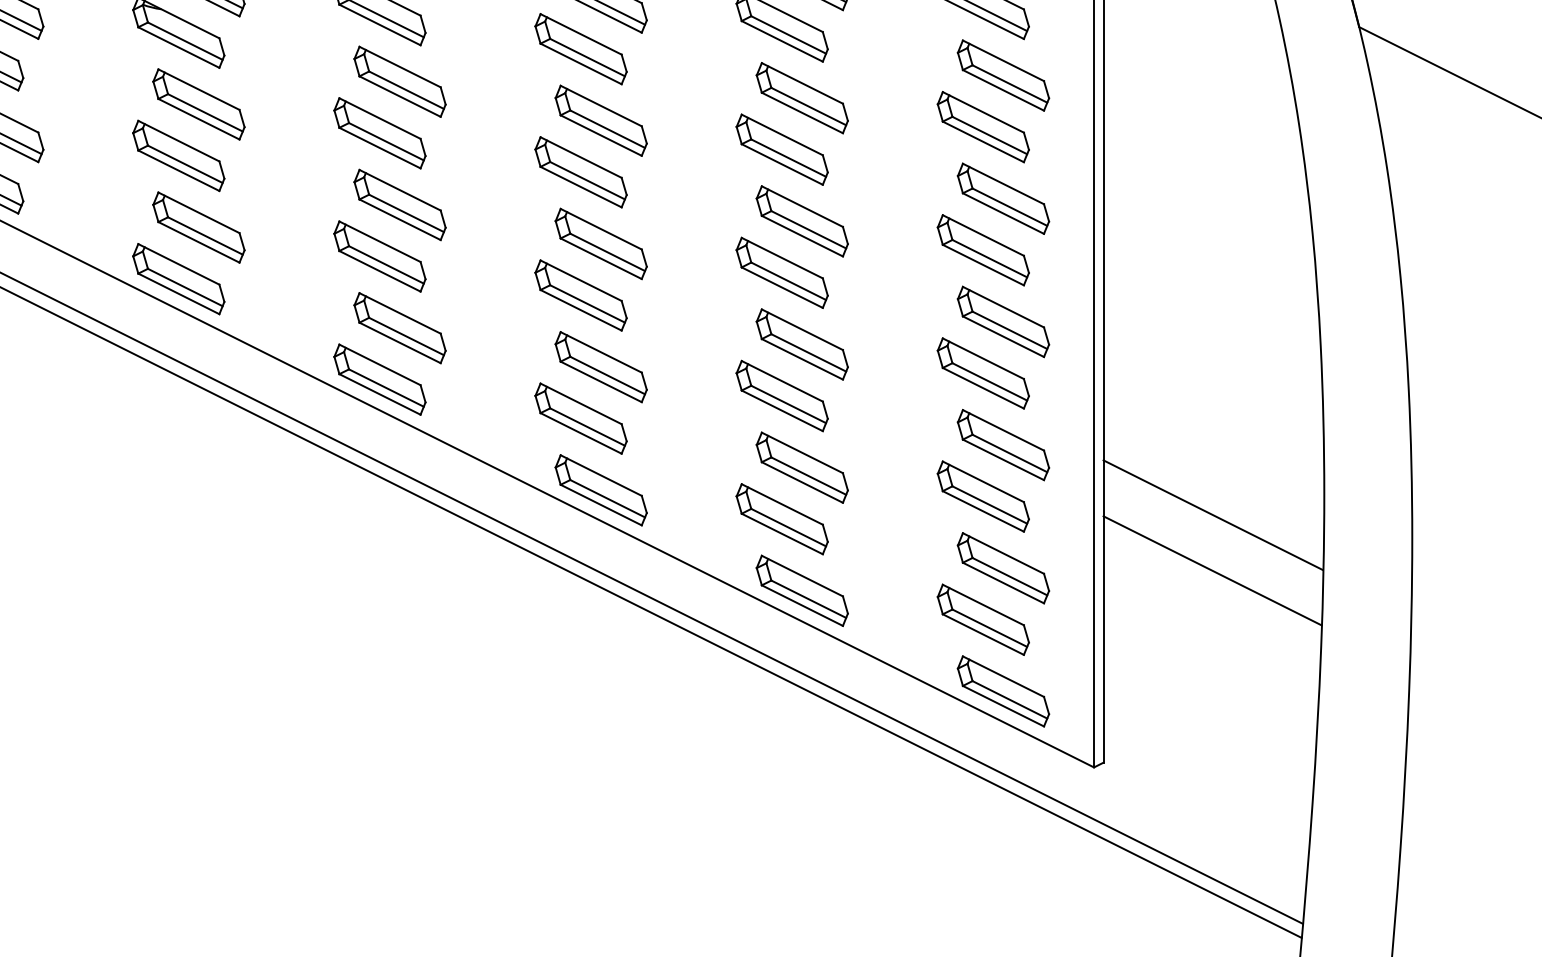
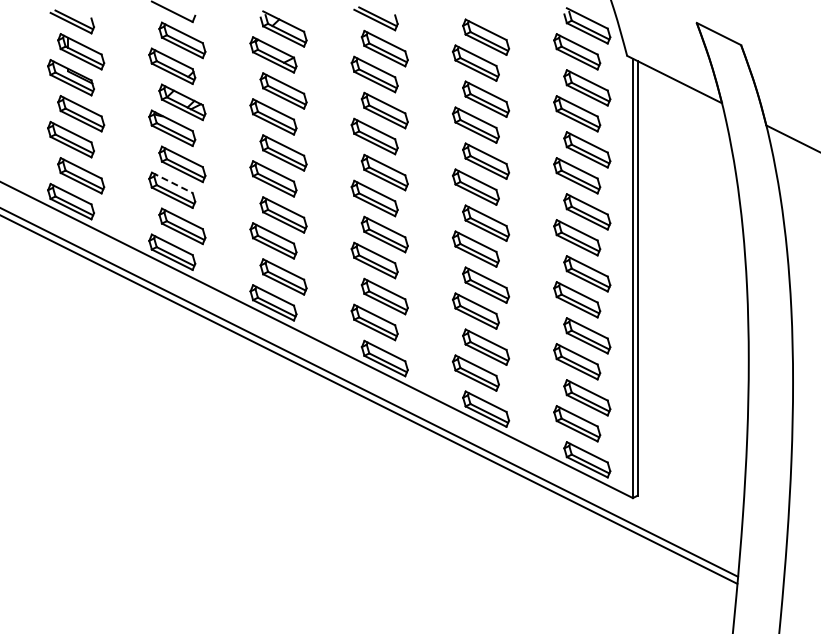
line: (179, 140) -> (172, 182), solid -> dashed
line: (1212, 513) -> (692, 370), removed
line: (1212, 569) -> (692, 398), removed

